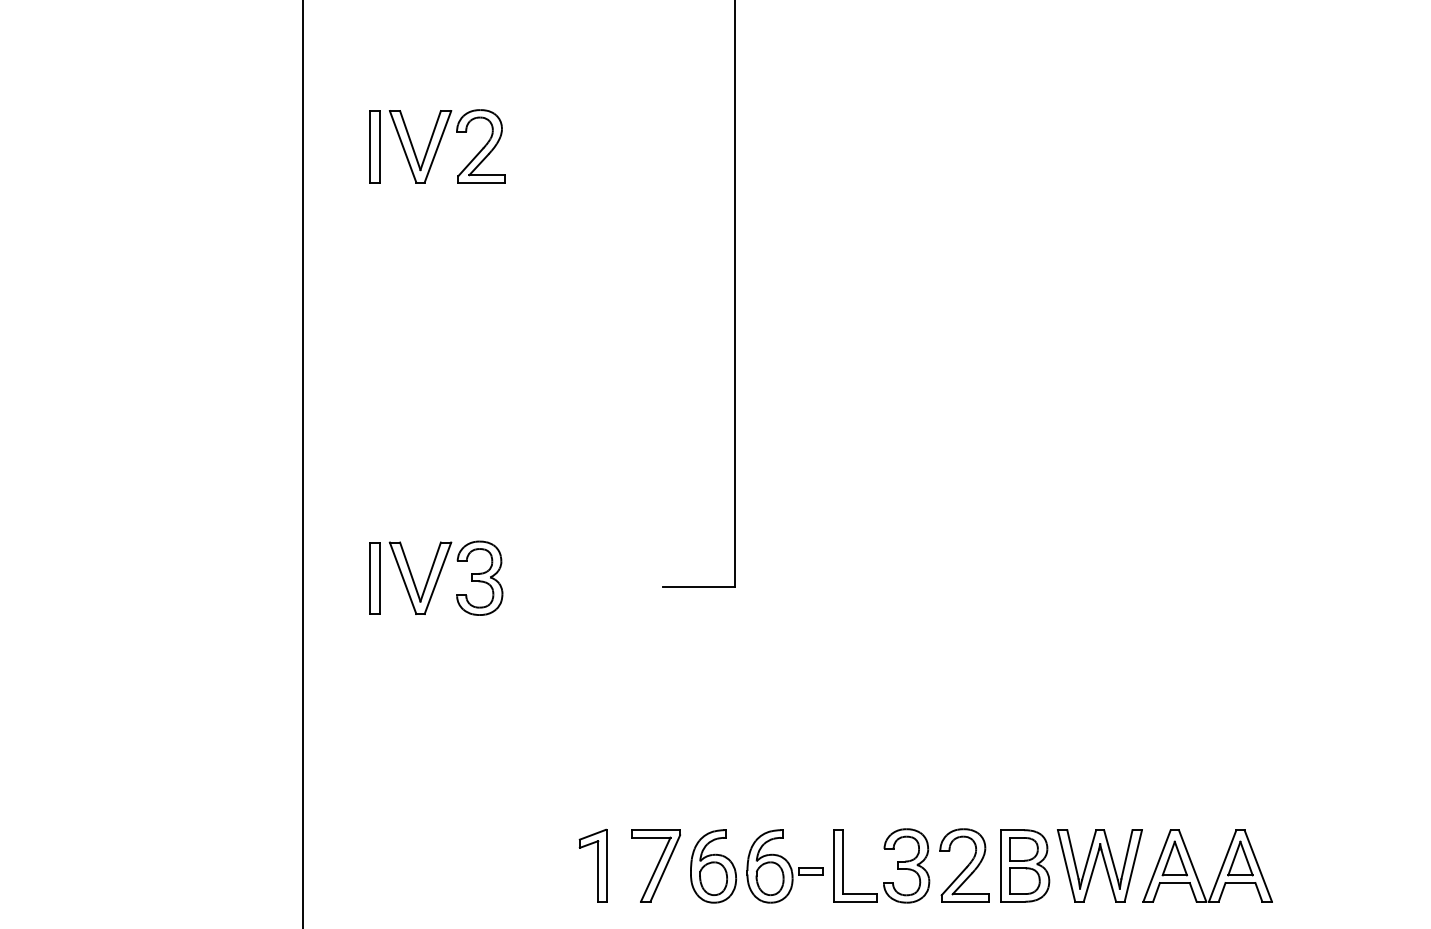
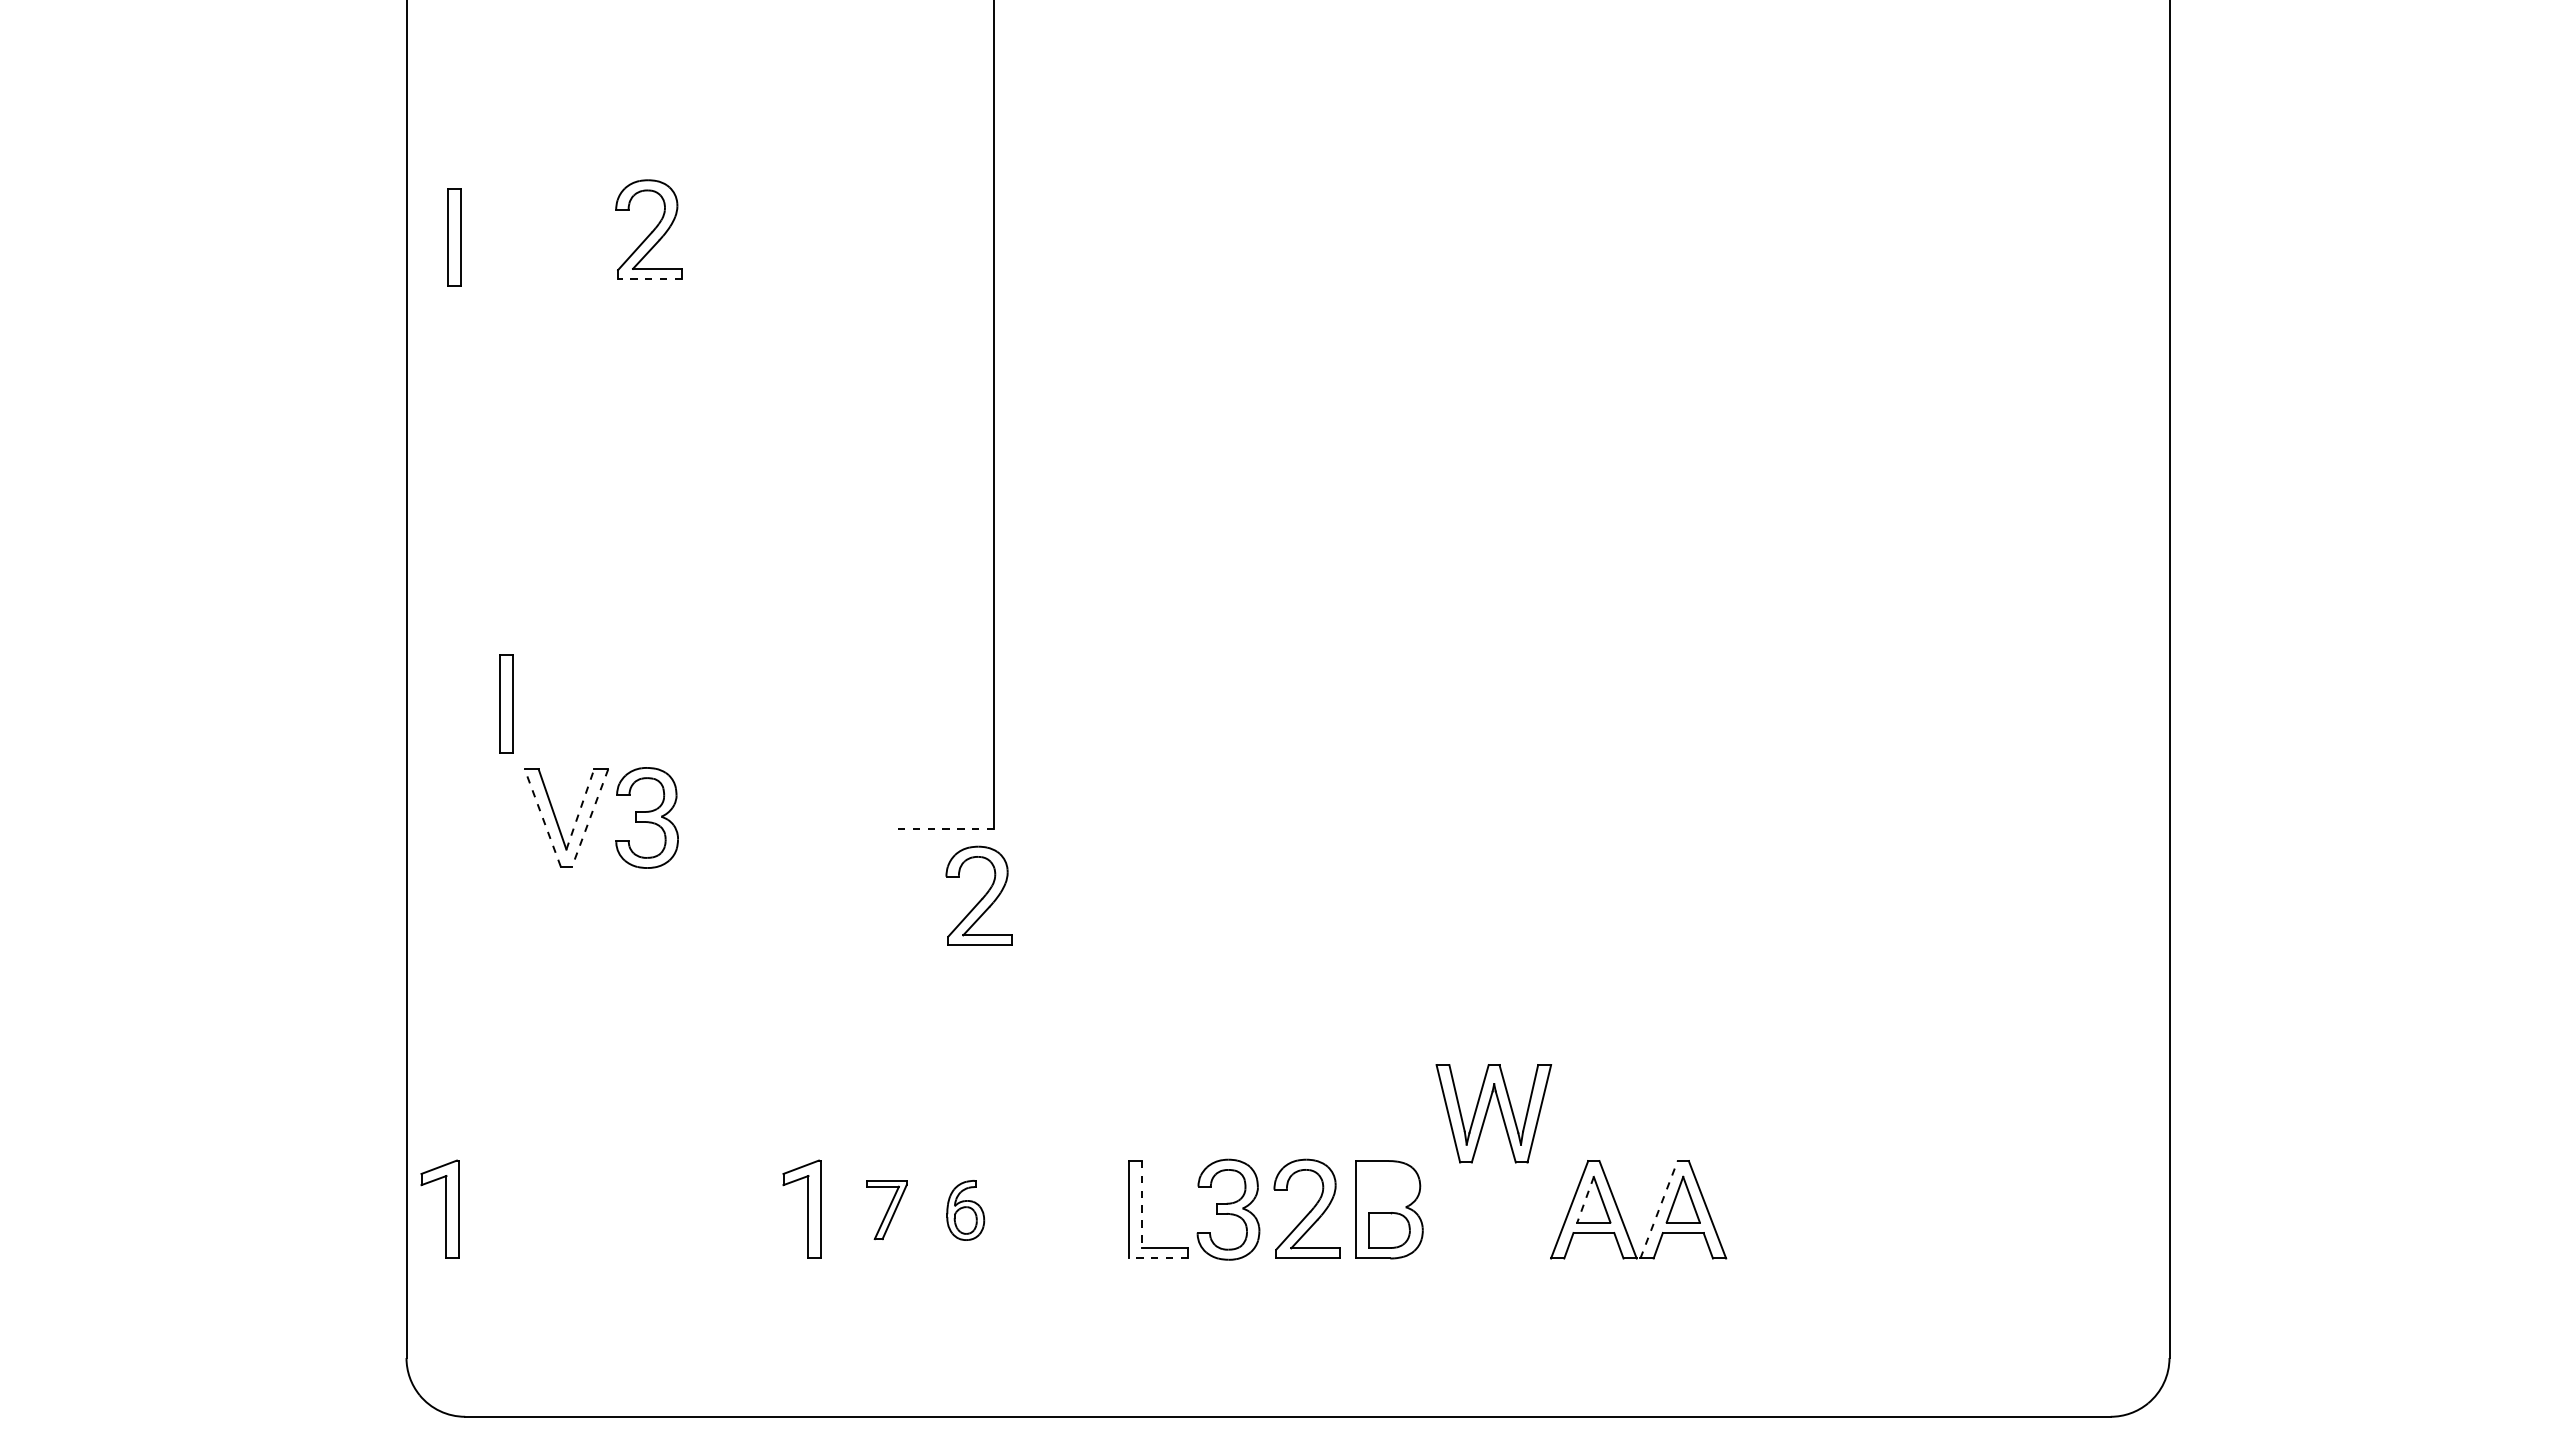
part: (375, 146) -> (454, 237), moved
part: (413, 148) -> (557, 232), removed
line: (482, 182) -> (650, 279), solid -> dashed
line: (430, 572) -> (580, 809), solid -> dashed
part: (375, 577) -> (506, 703), moved
line: (402, 578) -> (542, 818), solid -> dashed
line: (438, 578) -> (590, 818), solid -> dashed
line: (698, 586) -> (945, 829), solid -> dashed
part: (723, 635) -> (978, 895), added
part: (1024, 848) -> (1388, 1186), removed
line: (1168, 859) -> (1585, 1200), solid -> dashed
line: (842, 862) -> (1141, 1205), solid -> dashed
part: (327, 865) -> (439, 1208), added
part: (655, 865) -> (886, 1209), size x0.6
part: (1099, 865) -> (1493, 1113), moved
line: (1223, 865) -> (1659, 1209), solid -> dashed
part: (713, 866) -> (965, 1210), size x0.6
part: (784, 866) -> (1062, 1210), removed
line: (855, 901) -> (1158, 1258), solid -> dashed

